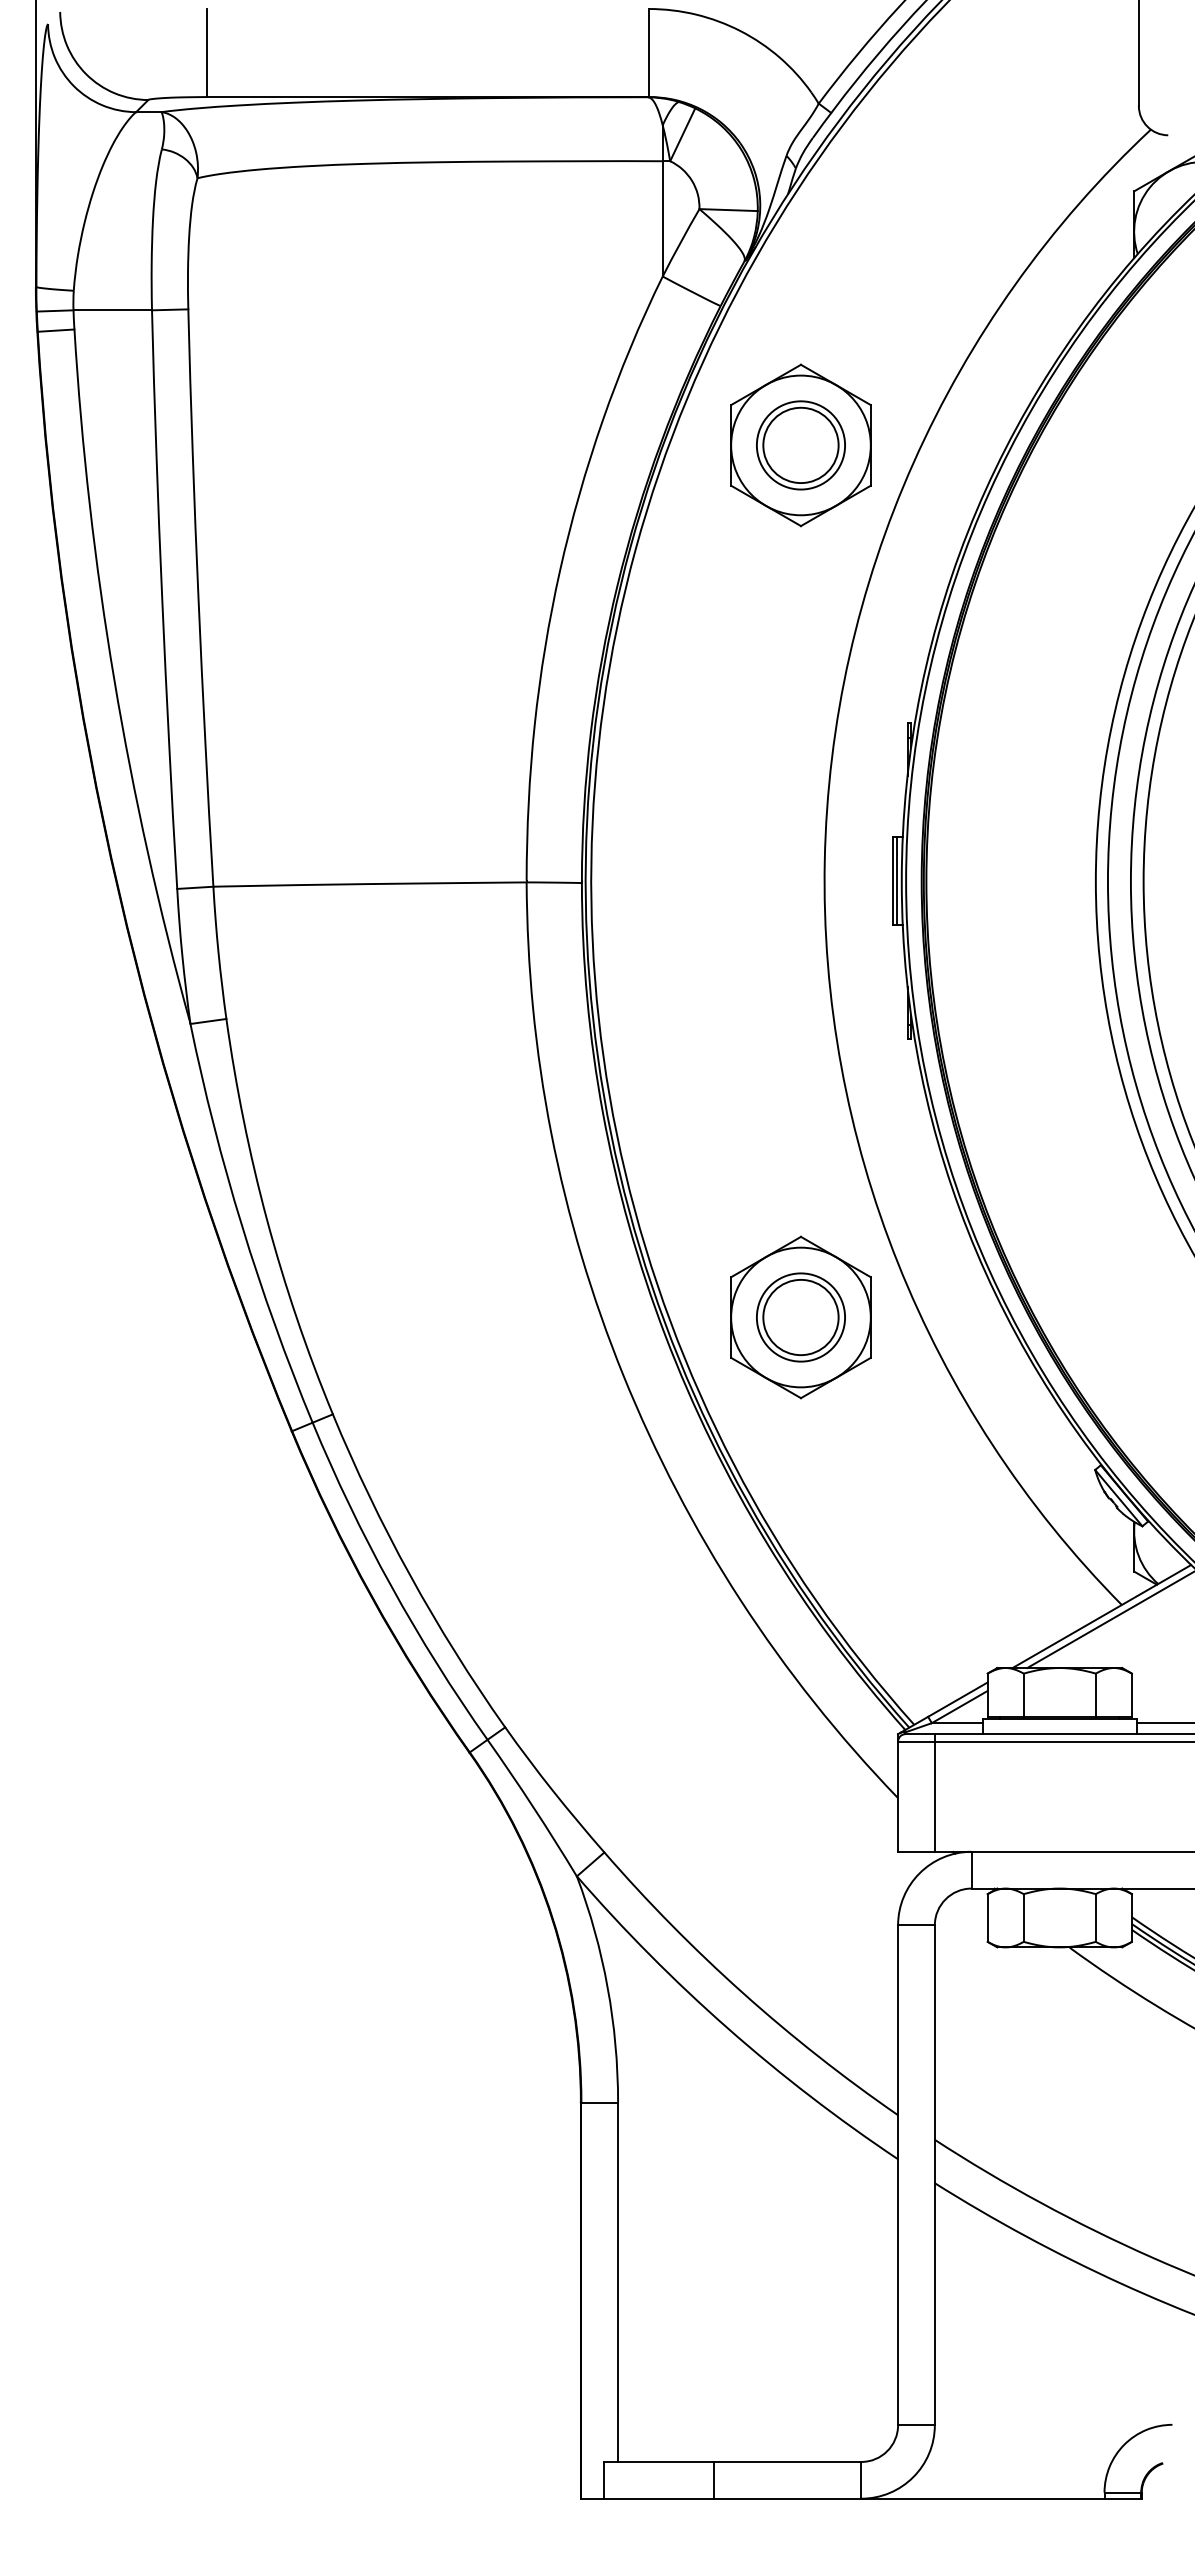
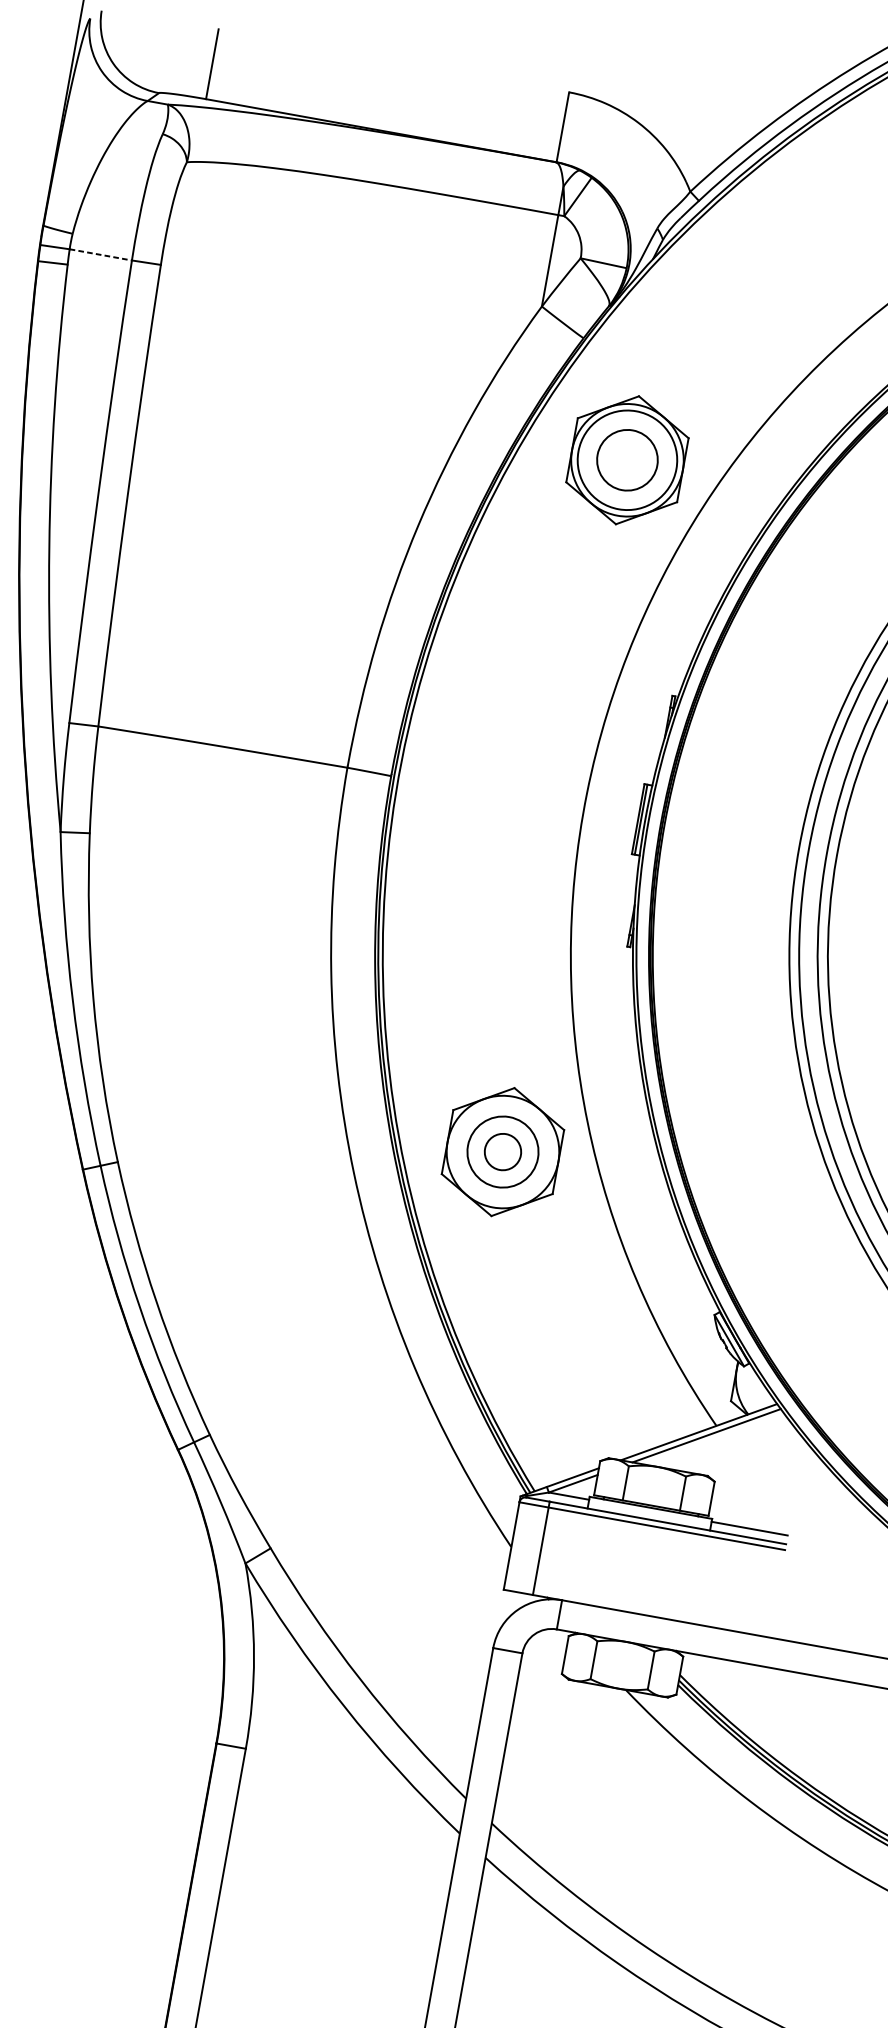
line: (113, 310) -> (101, 255), solid -> dashed
circle: (800, 445) -> (627, 460), size x1.4
circle: (800, 1317) -> (502, 1151), size x0.6

